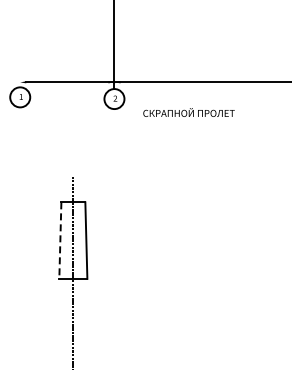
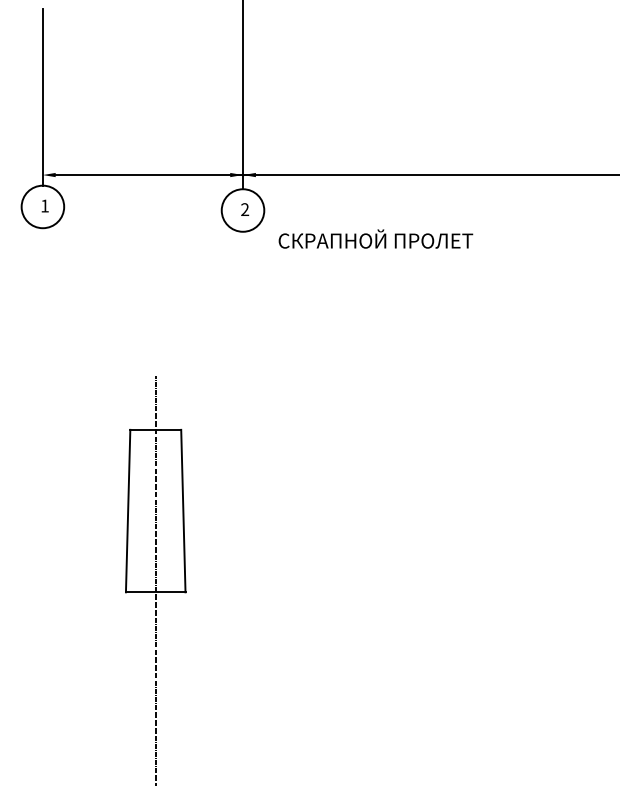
line: (20, 45) -> (43, 96), added
text: (188, 112) -> (374, 239), moved
line: (60, 241) -> (128, 512), dashed -> solid

